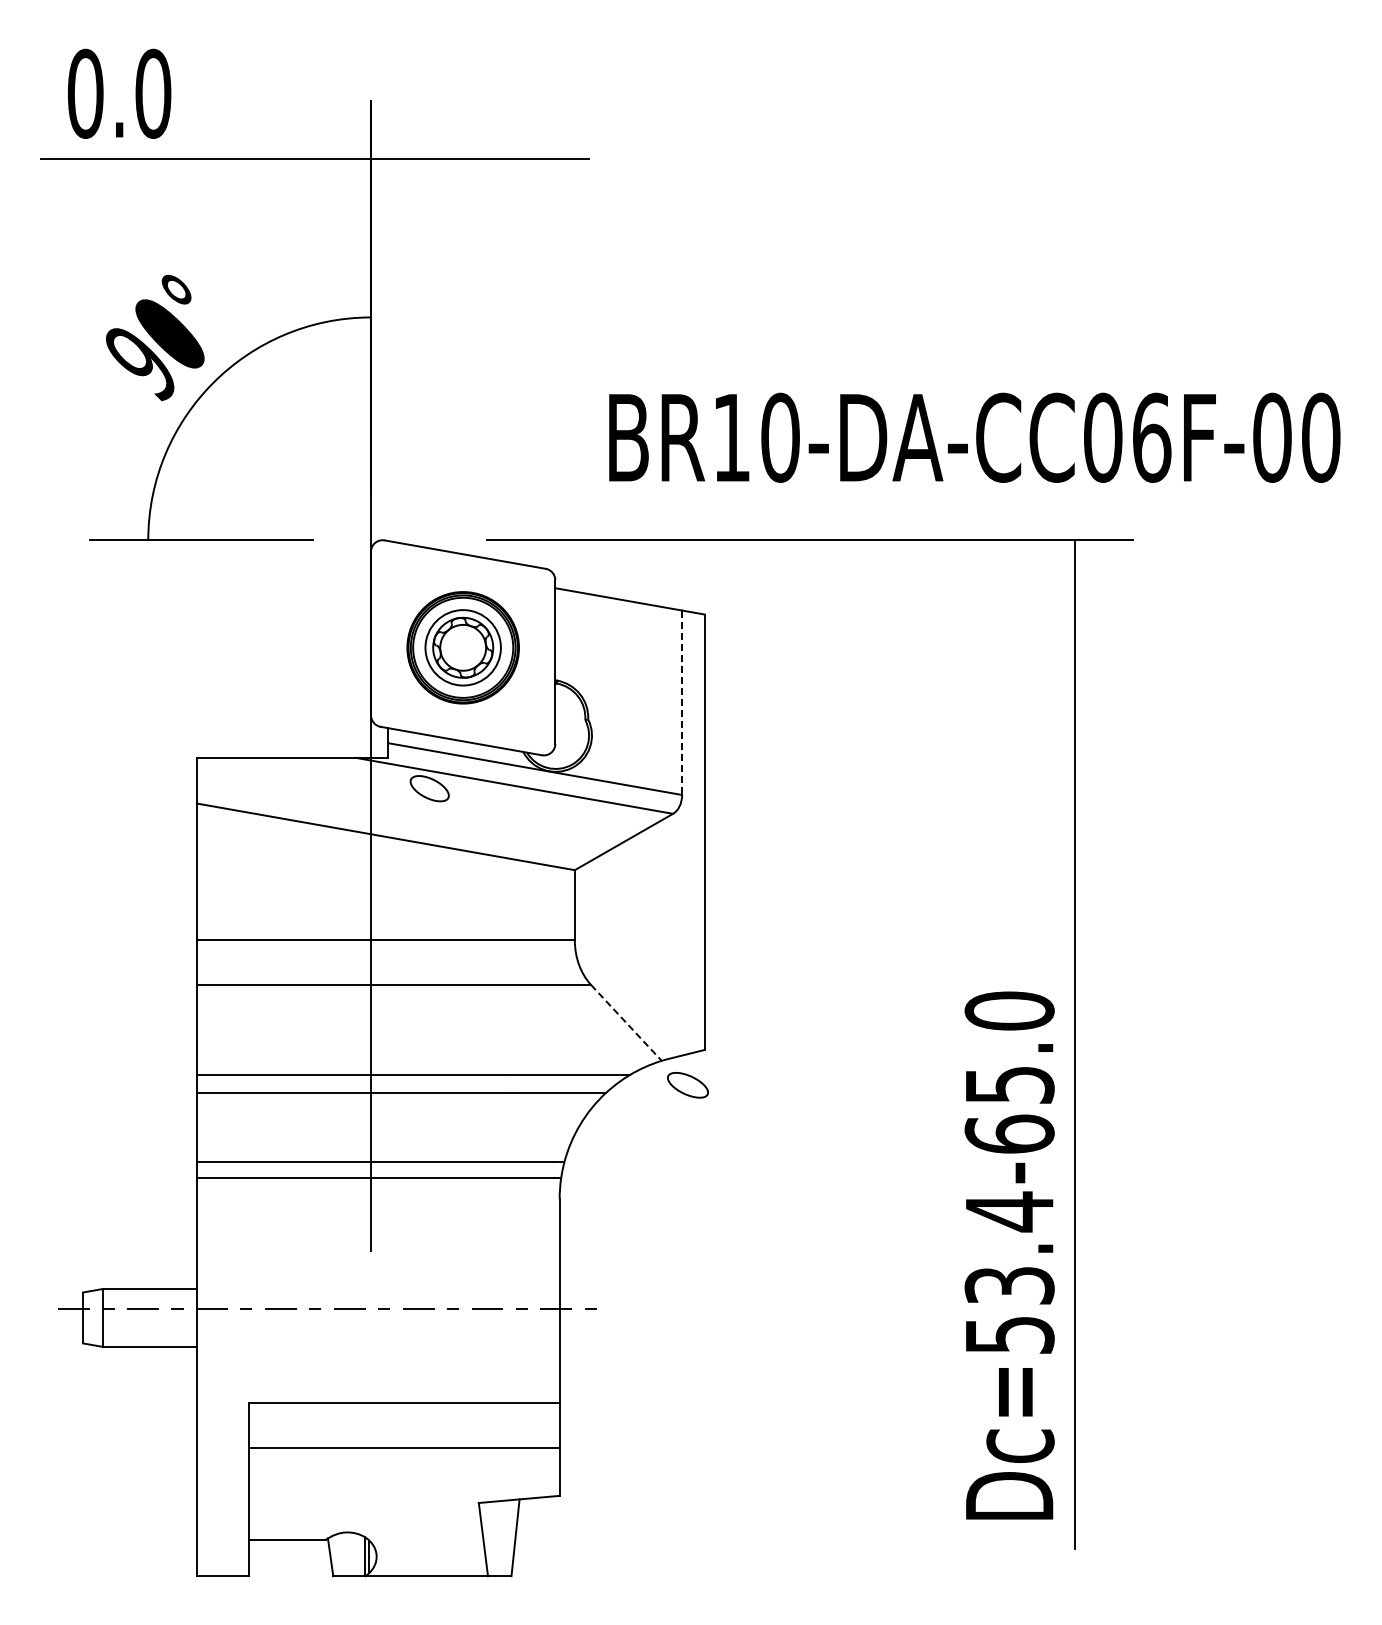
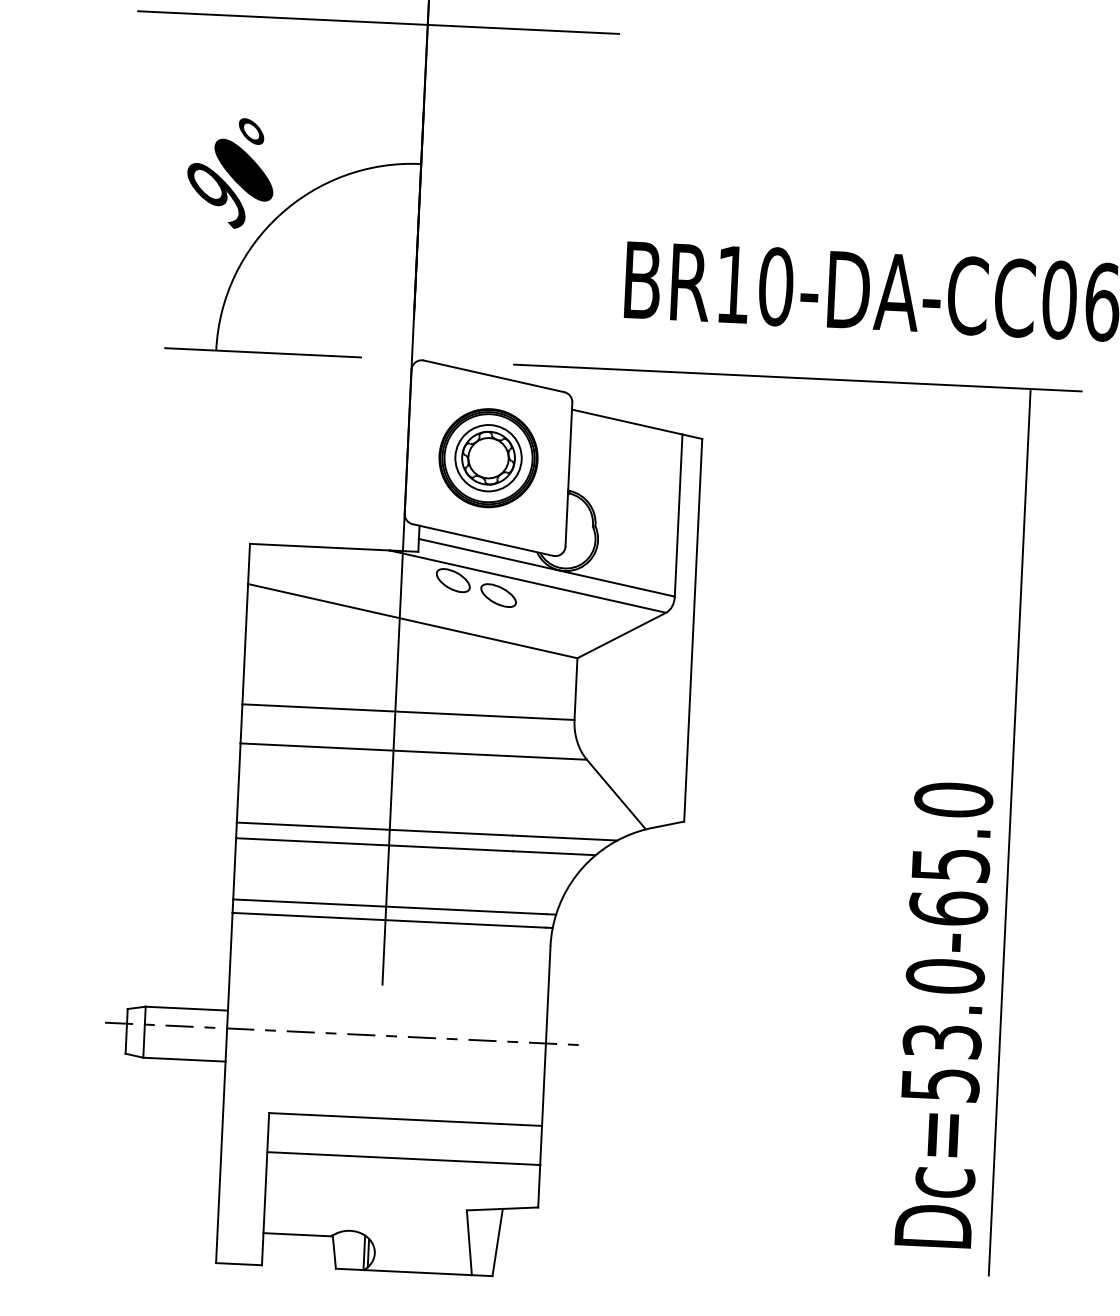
line: (682, 703) -> (678, 516), dashed -> solid
line: (626, 1022) -> (616, 794), dashed -> solid
part: (687, 1085) -> (498, 595), moved
text: (1009, 1211) -> (945, 976), Dc=53.4-65.0 -> Dc=53.0-65.0

